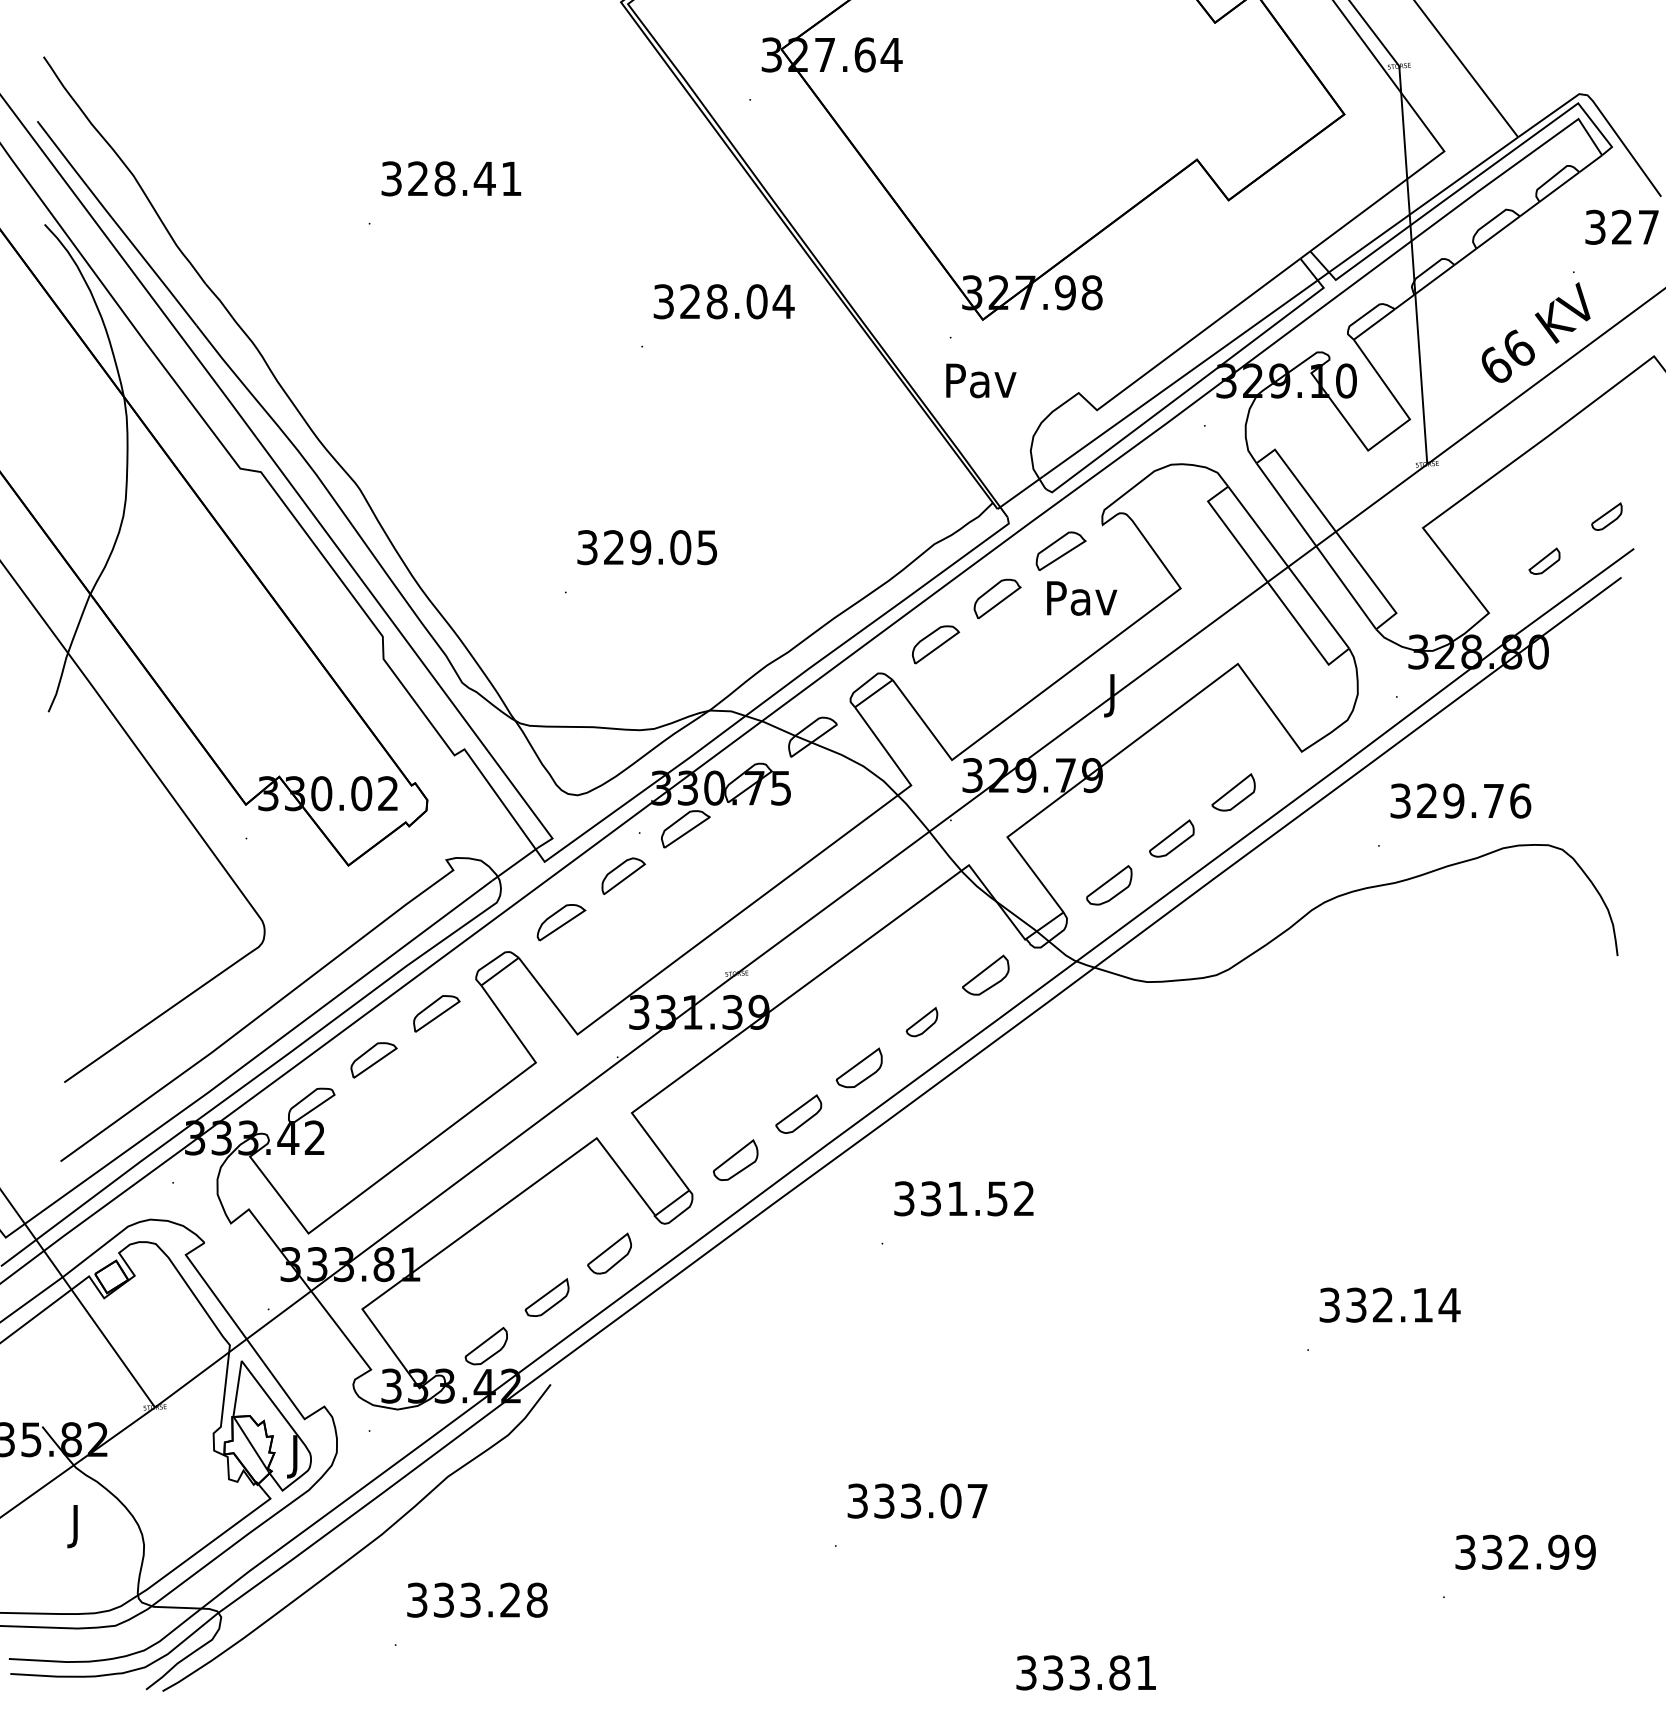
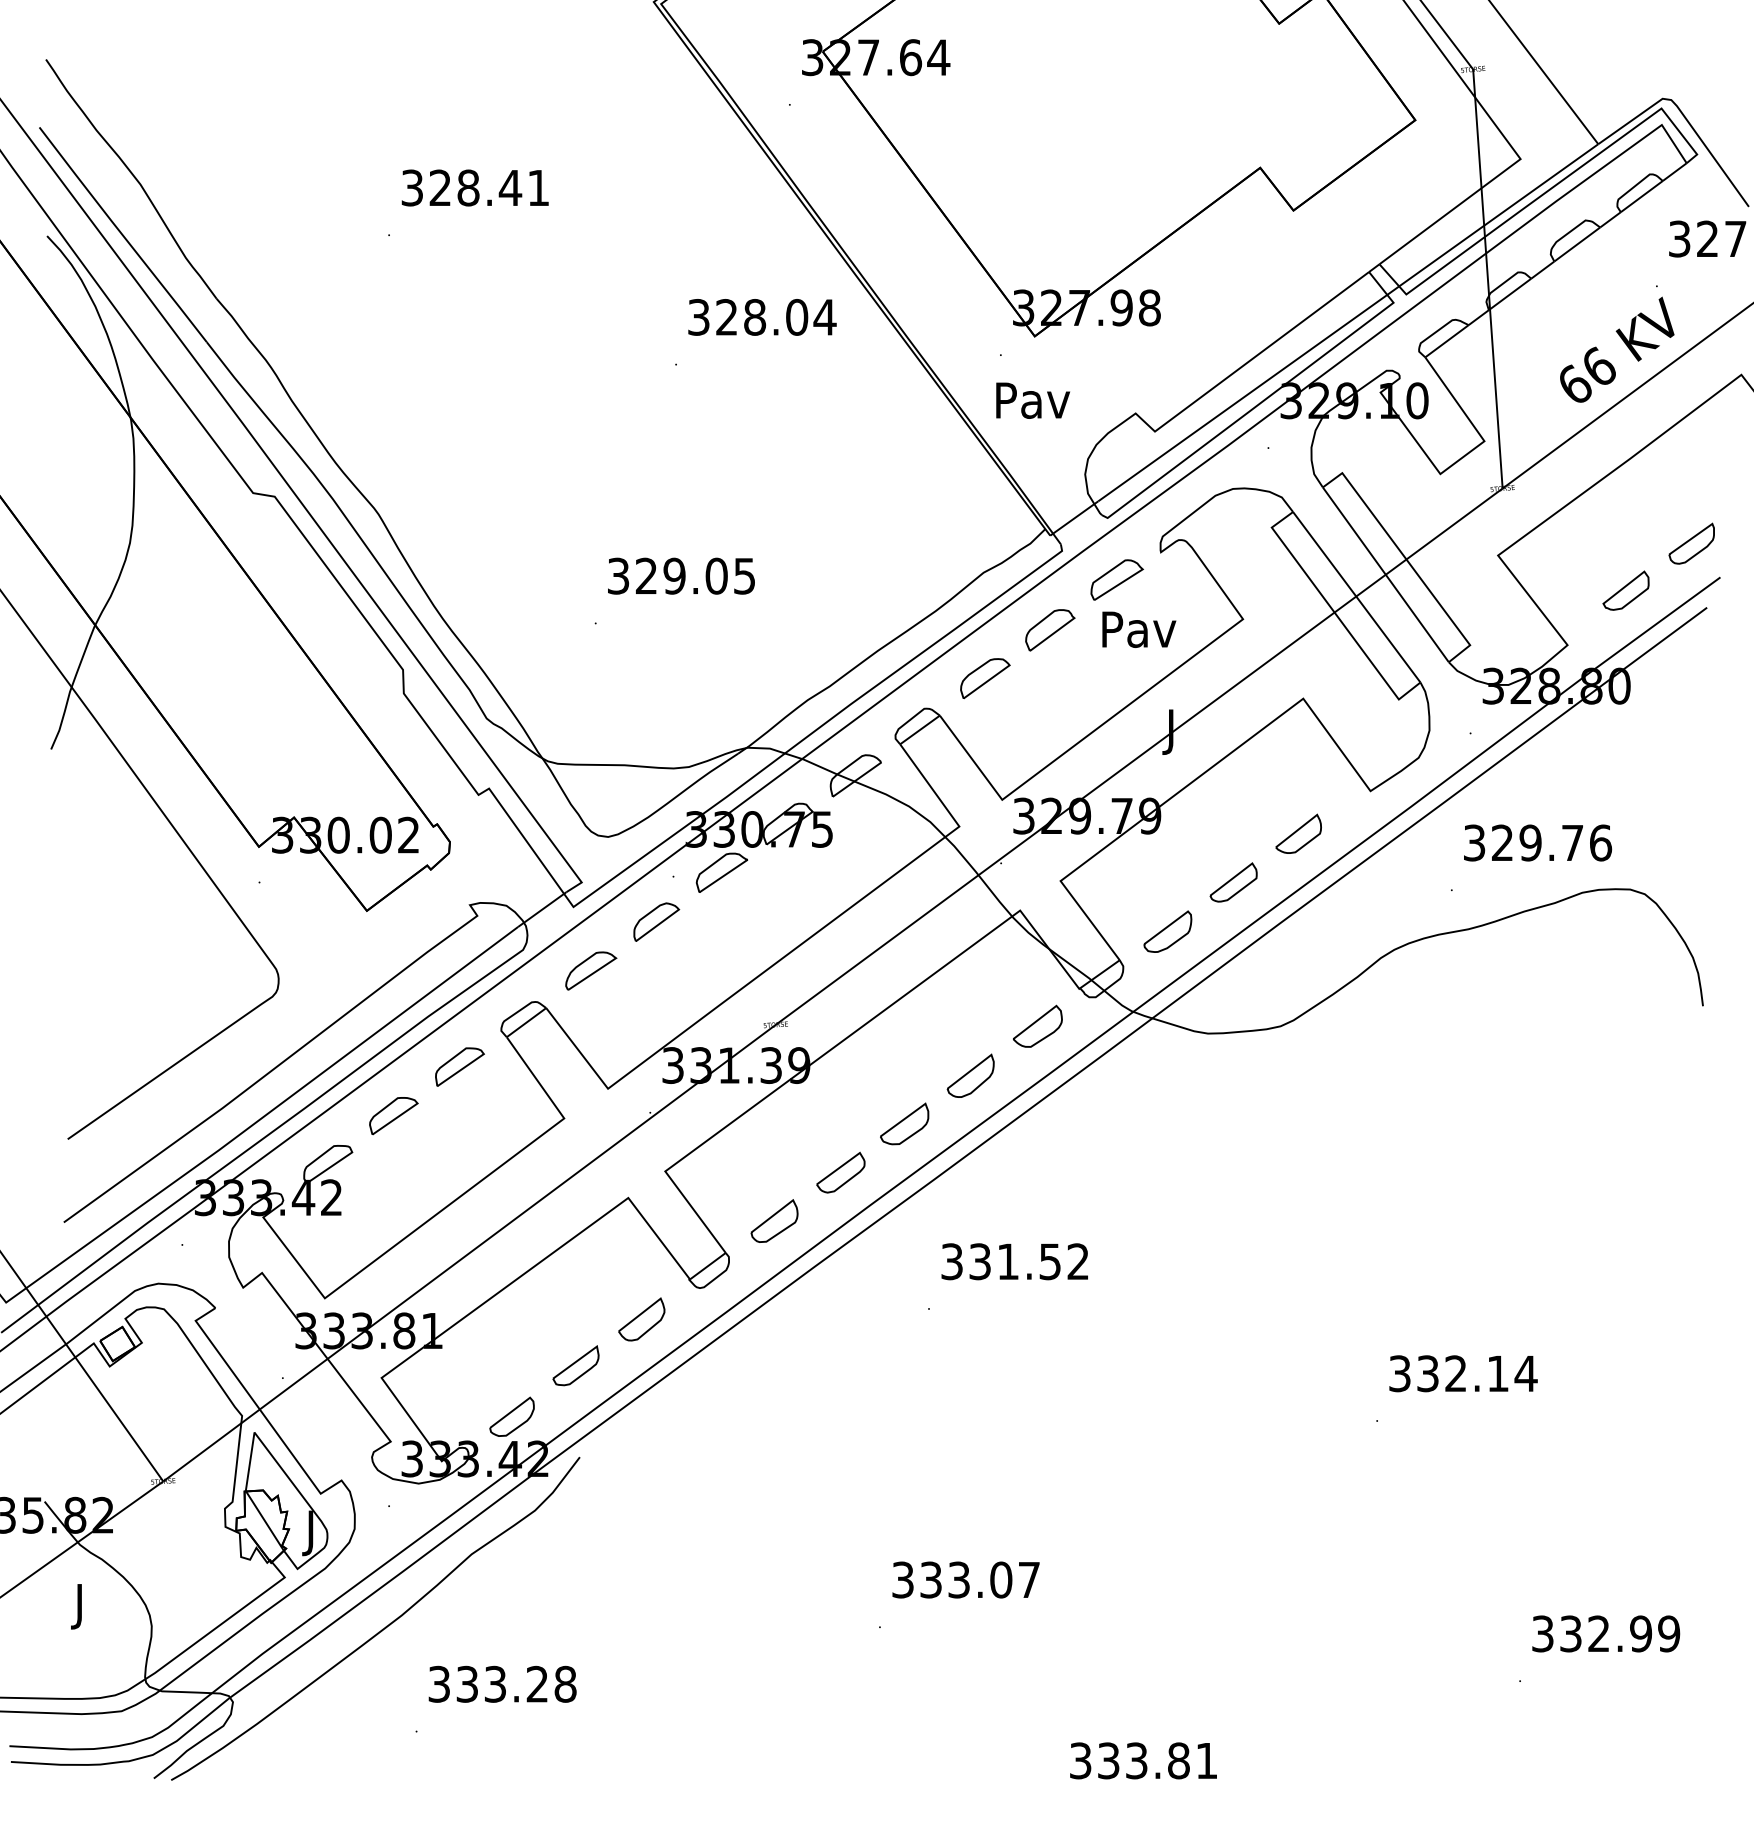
part: (1606, 516) -> (1691, 543), size x1.43
part: (1544, 561) -> (1625, 590), size x1.43
part: (921, 1021) -> (970, 1075), size x1.43

